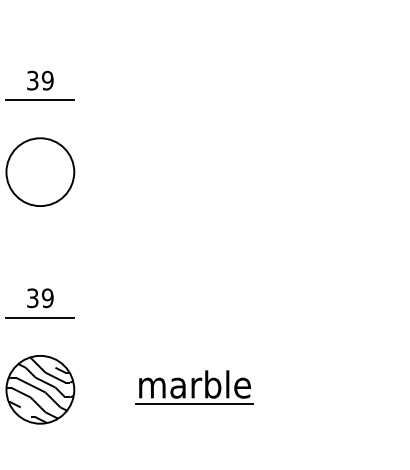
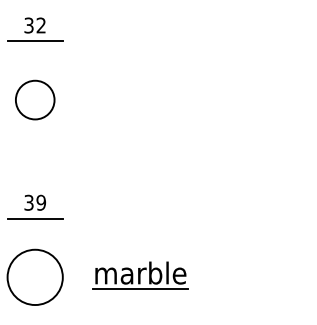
text: (47, 80) -> (41, 25), 39 -> 32
circle: (40, 172) -> (35, 100), size x0.7
part: (194, 387) -> (140, 275), moved
hatch: (39, 390) -> (34, 277), removed

